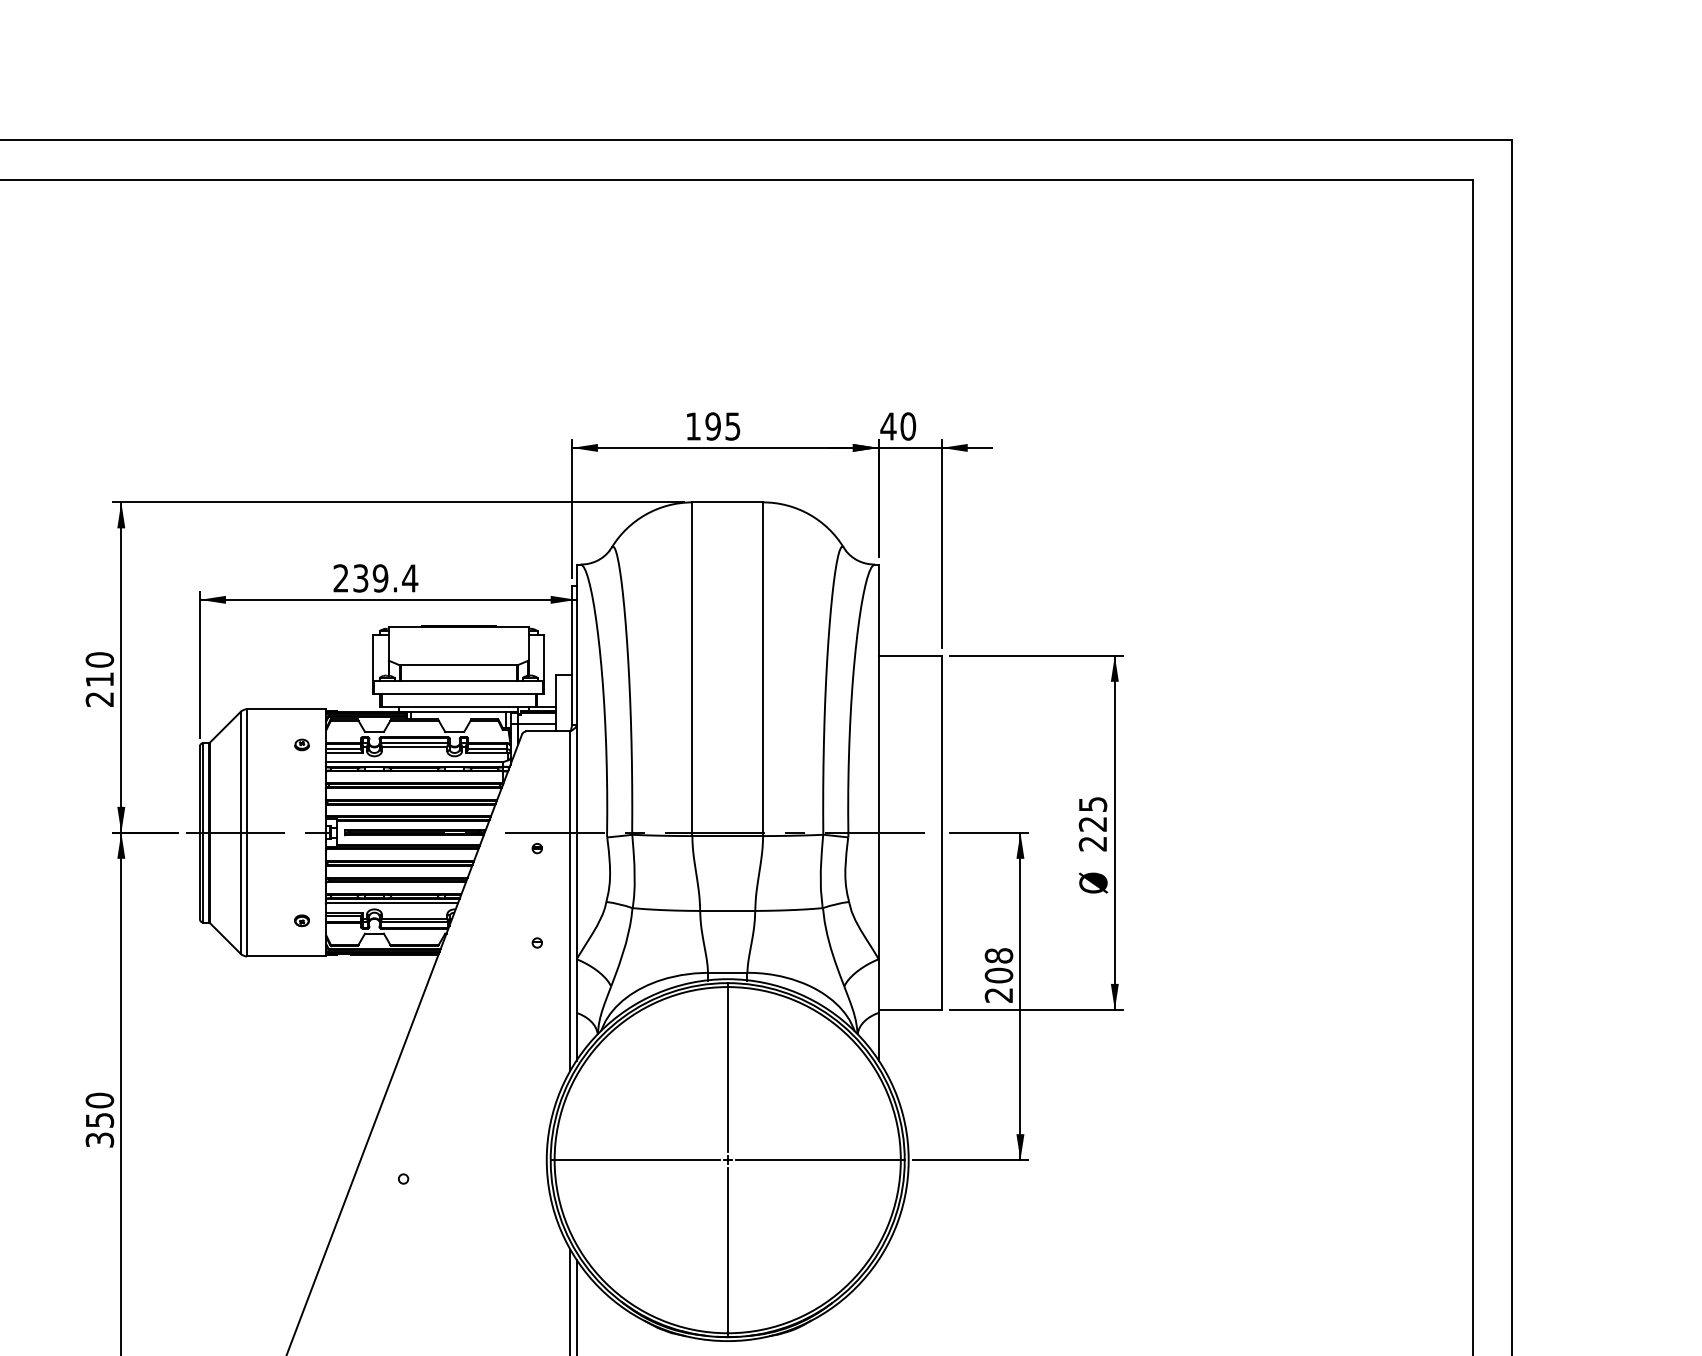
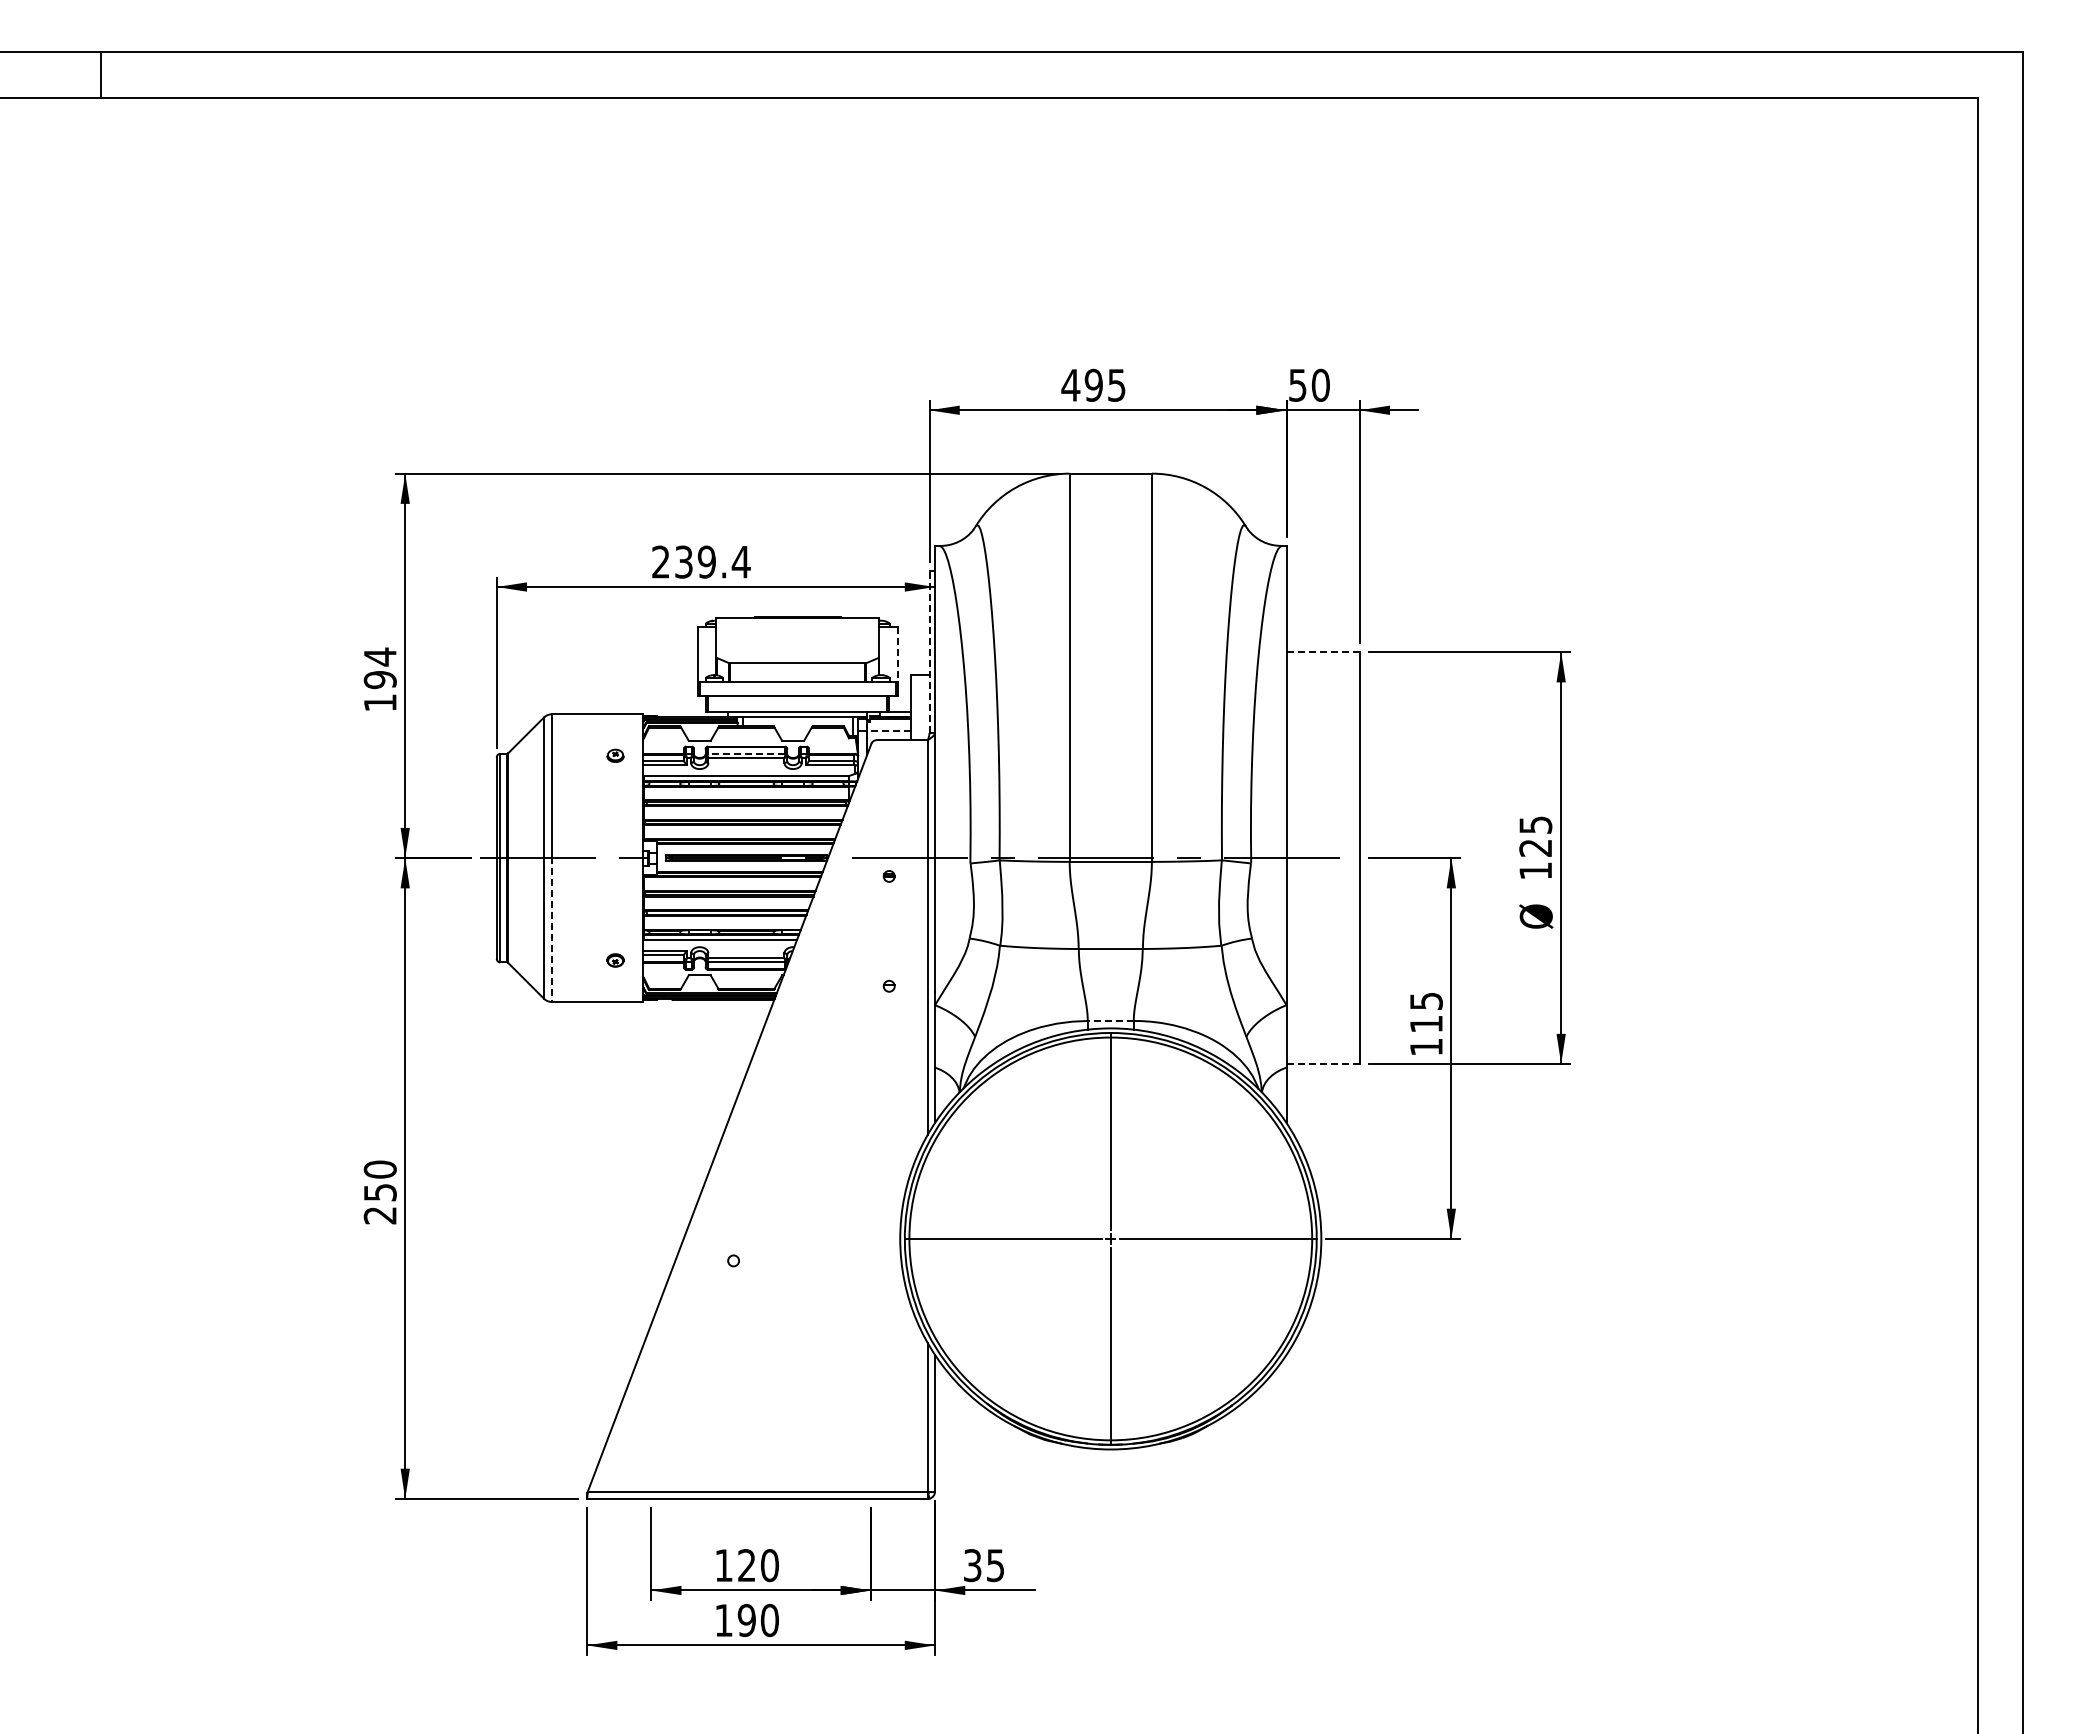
text: (693, 426) -> (1070, 385), 195 -> 495
text: (888, 426) -> (1297, 385), 40 -> 50
line: (571, 655) -> (929, 651), solid -> dashed
line: (910, 656) -> (1323, 652), solid -> dashed
line: (544, 658) -> (897, 655), solid -> dashed
text: (99, 679) -> (379, 679), 210 -> 194
line: (537, 724) -> (889, 731), solid -> dashed
line: (414, 742) -> (746, 753), solid -> dashed
text: (1092, 843) -> (1535, 870), 225 -> 125
line: (247, 895) -> (551, 930), solid -> dashed
line: (727, 972) -> (1110, 1020), solid -> dashed
text: (998, 974) -> (1425, 1023), 208 -> 115
line: (910, 1010) -> (1323, 1064), solid -> dashed
text: (100, 1140) -> (380, 1215), 350 -> 250

